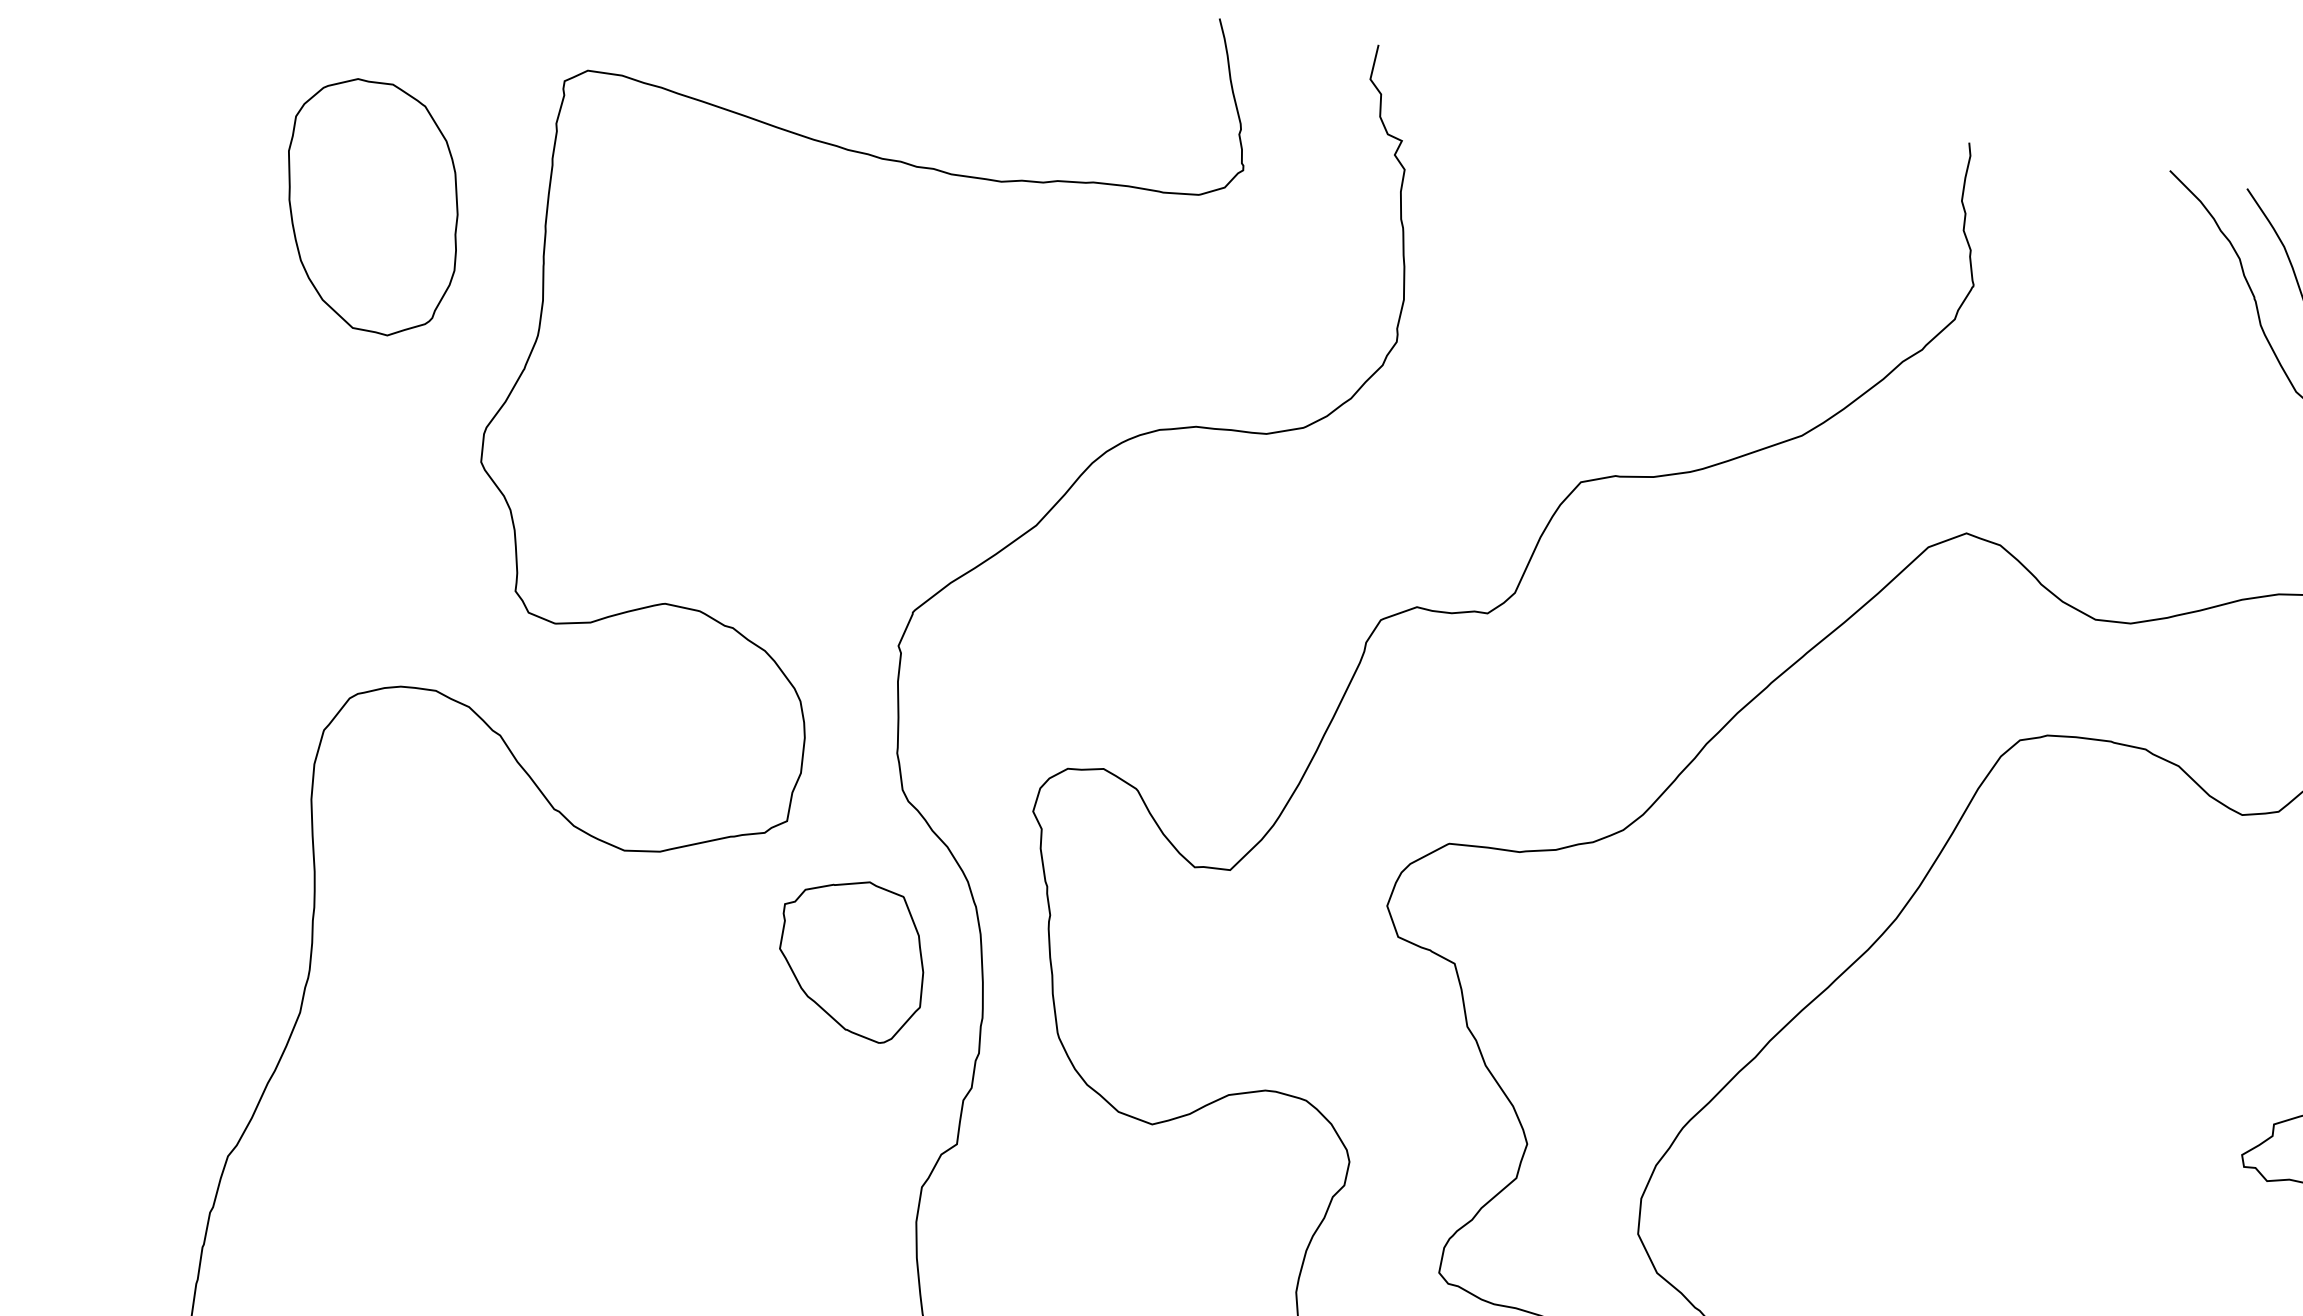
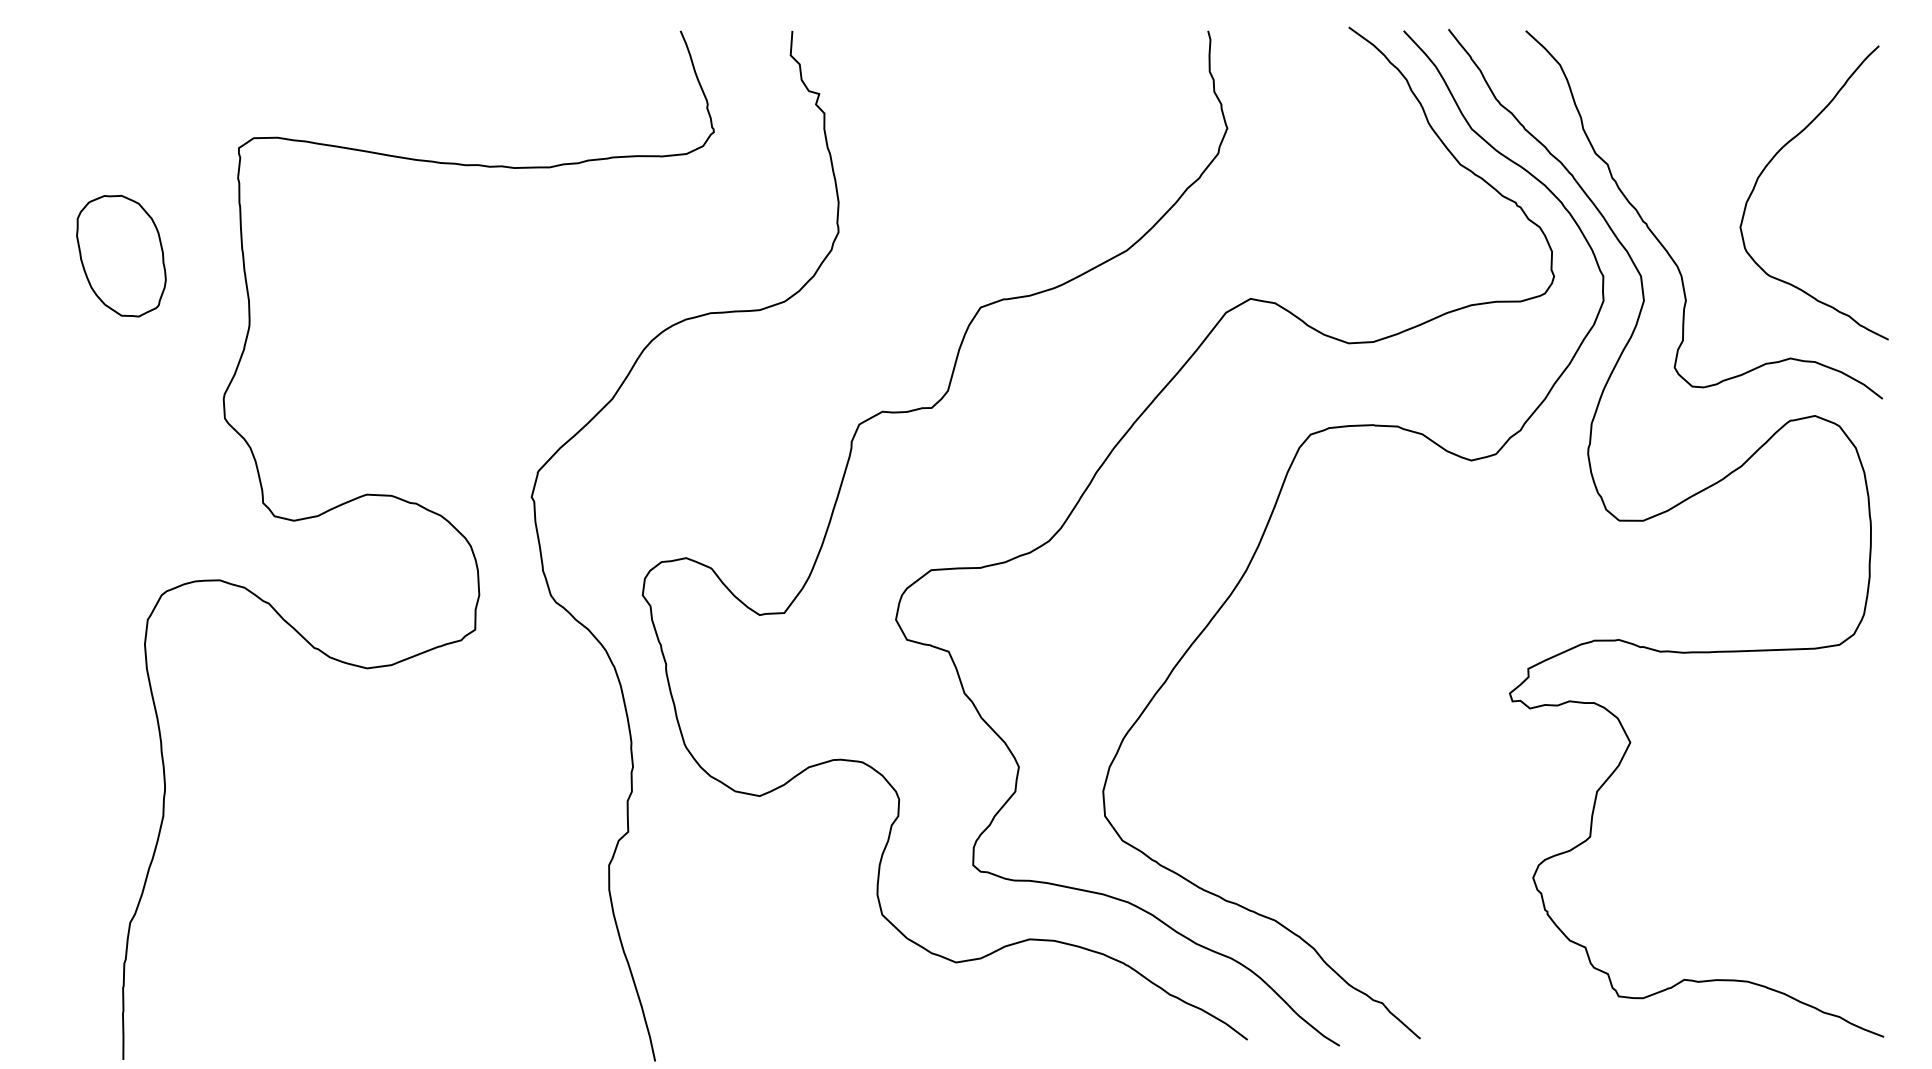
part: (372, 207) -> (121, 256), size x0.7
part: (852, 958) -> (535, 716), removed

